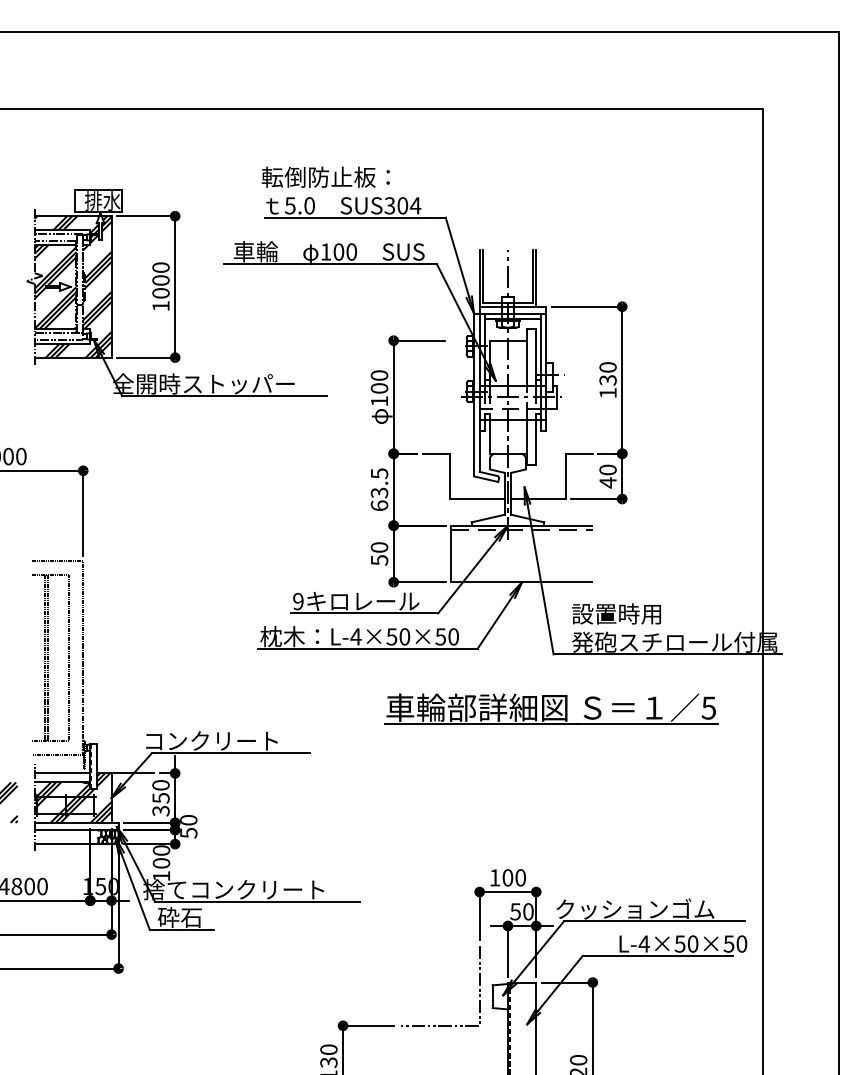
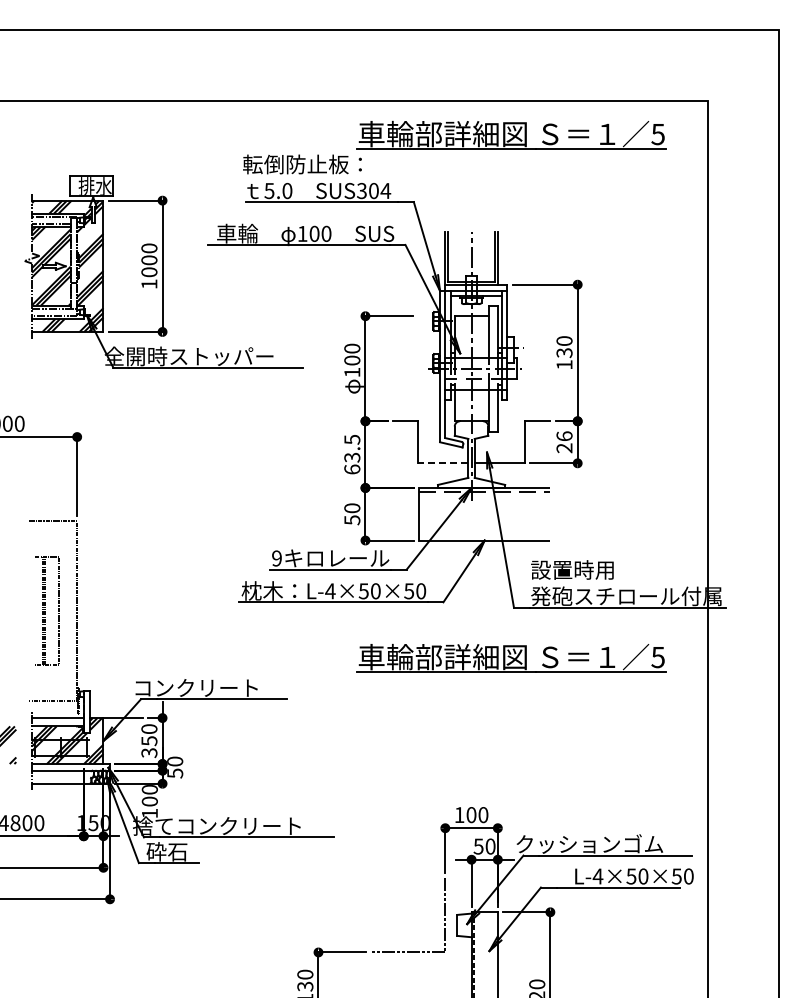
part: (550, 146) -> (511, 135), added
text: (608, 476) -> (564, 442), 40 -> 26
line: (476, 499) -> (442, 463), solid -> dashed
part: (50, 657) -> (46, 610), size x0.7

